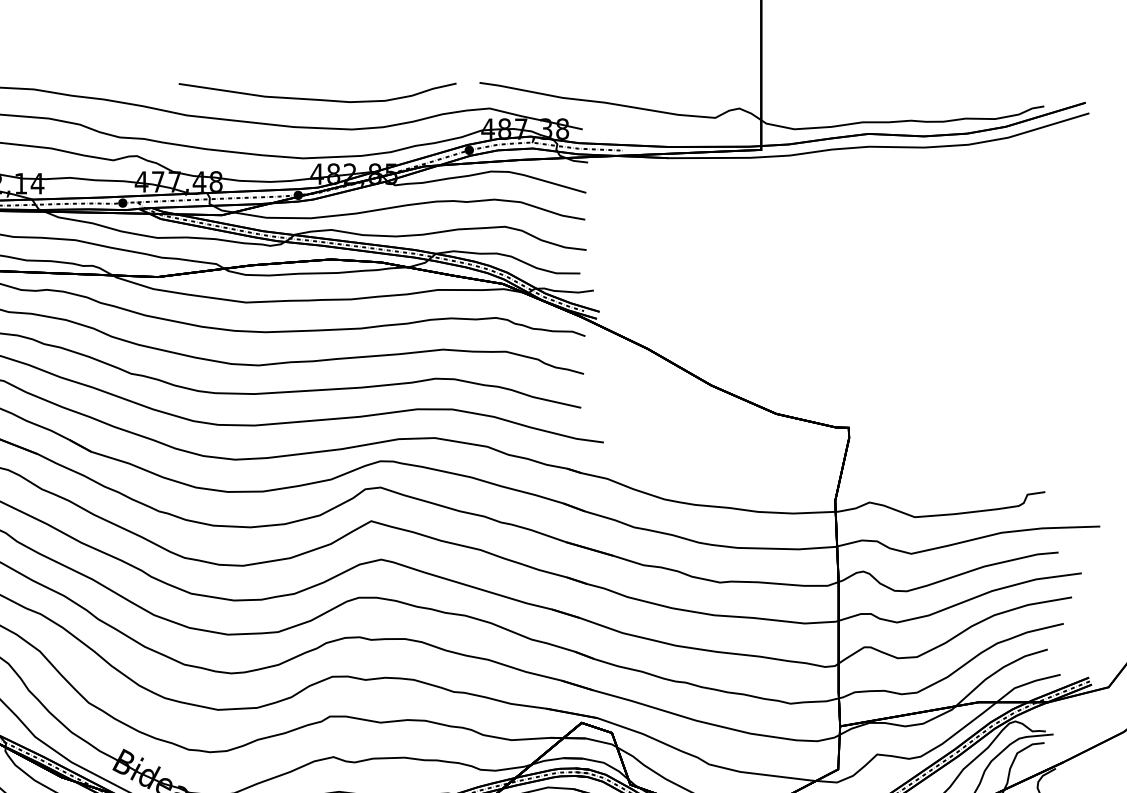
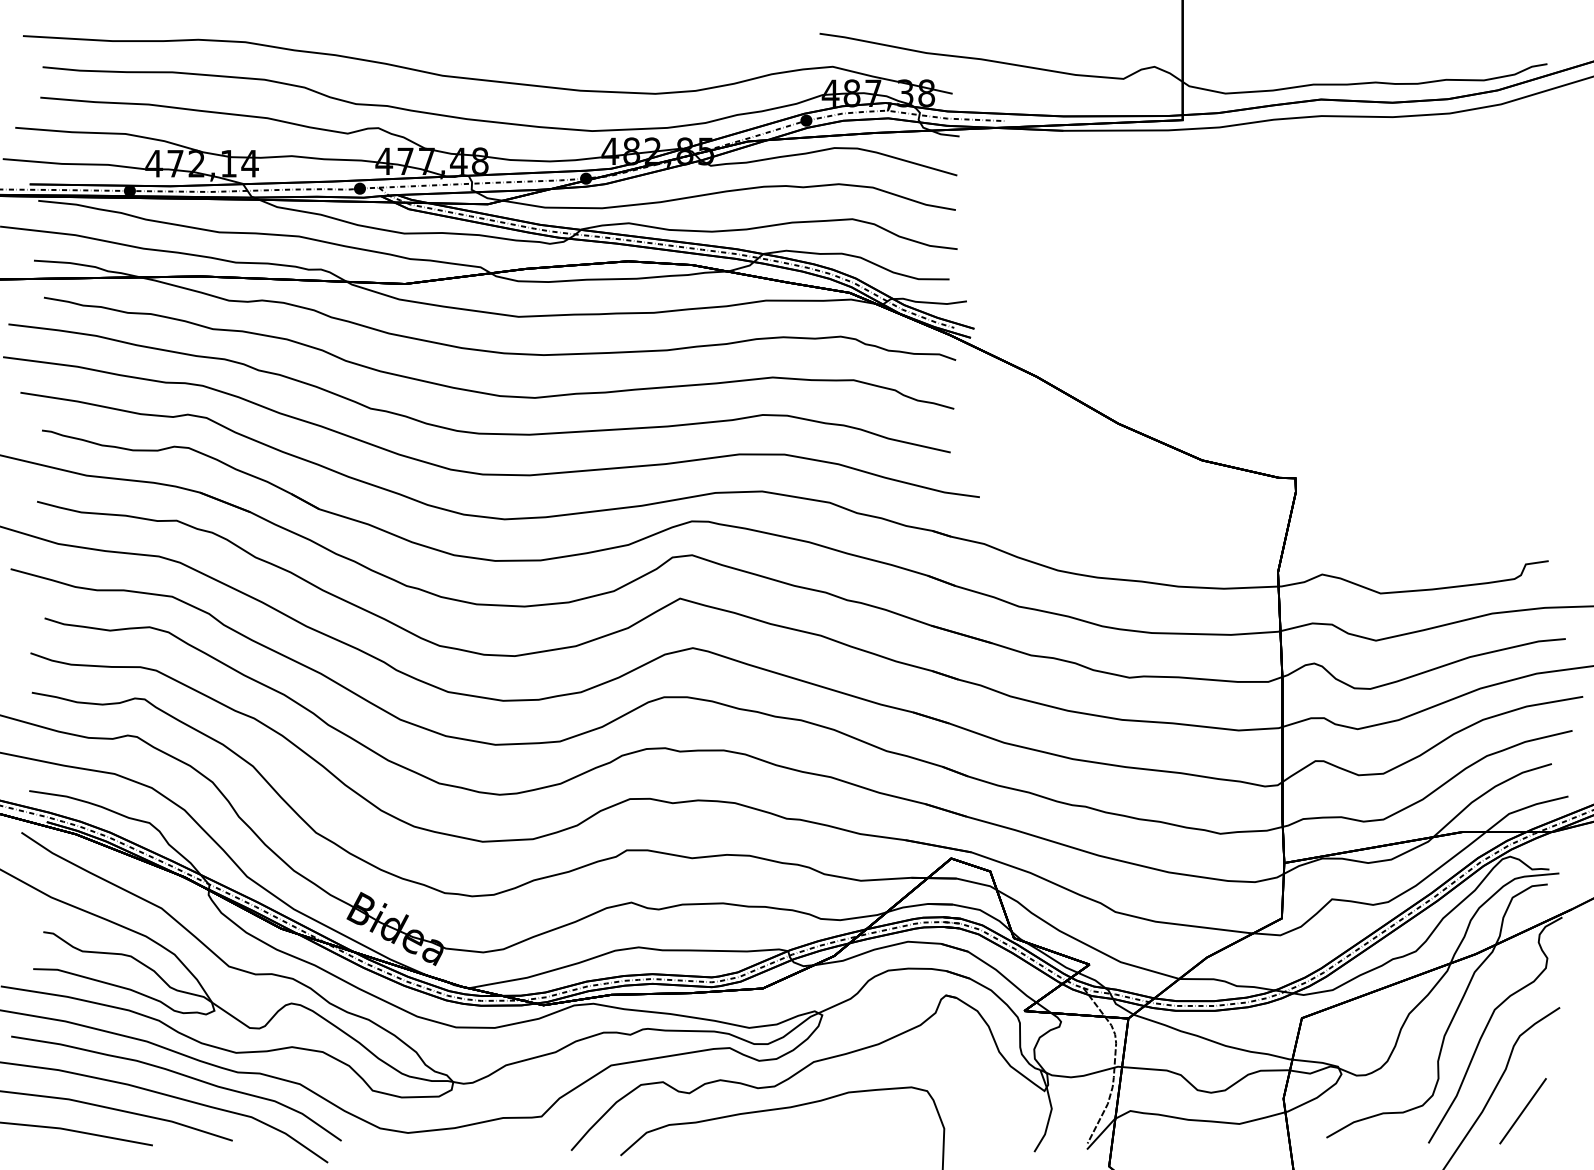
curve: (317, 98) -> (610, 54), removed

